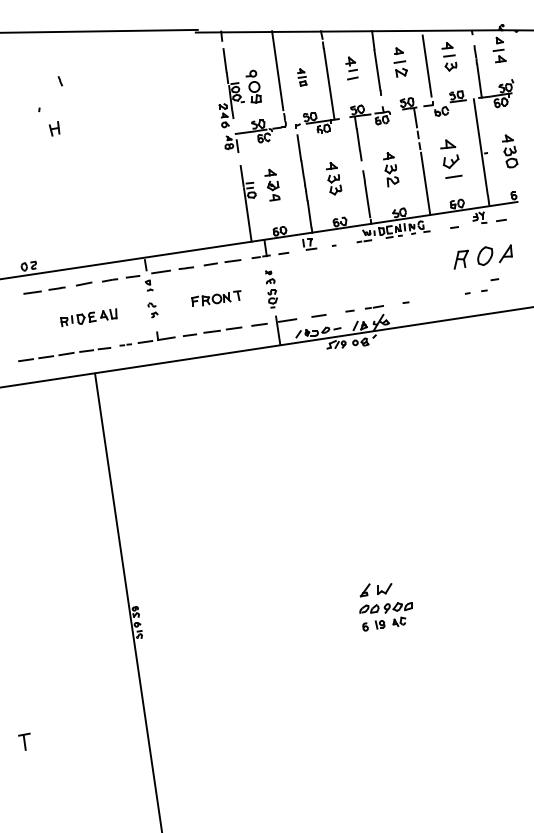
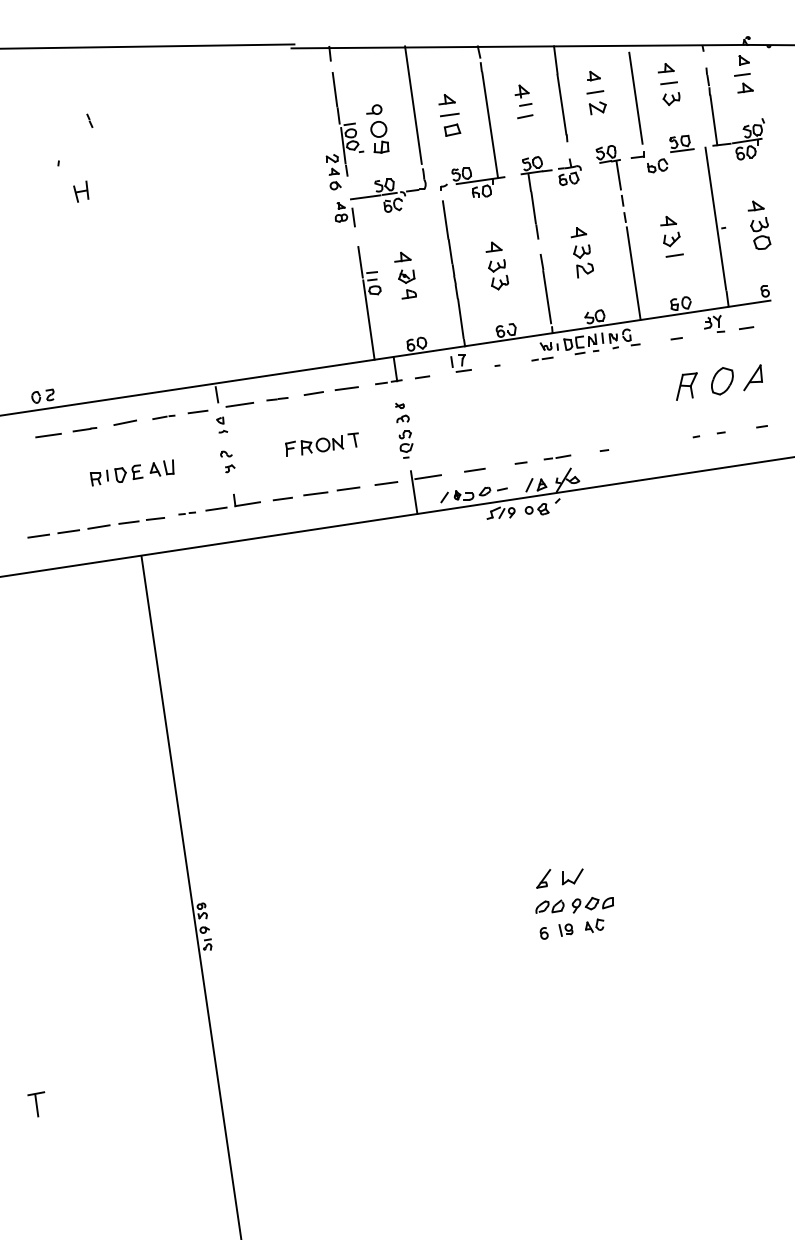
part: (302, 77) -> (450, 115), size x1.67
part: (451, 158) -> (672, 235), size x0.71
line: (494, 279) -> (761, 426), moved

